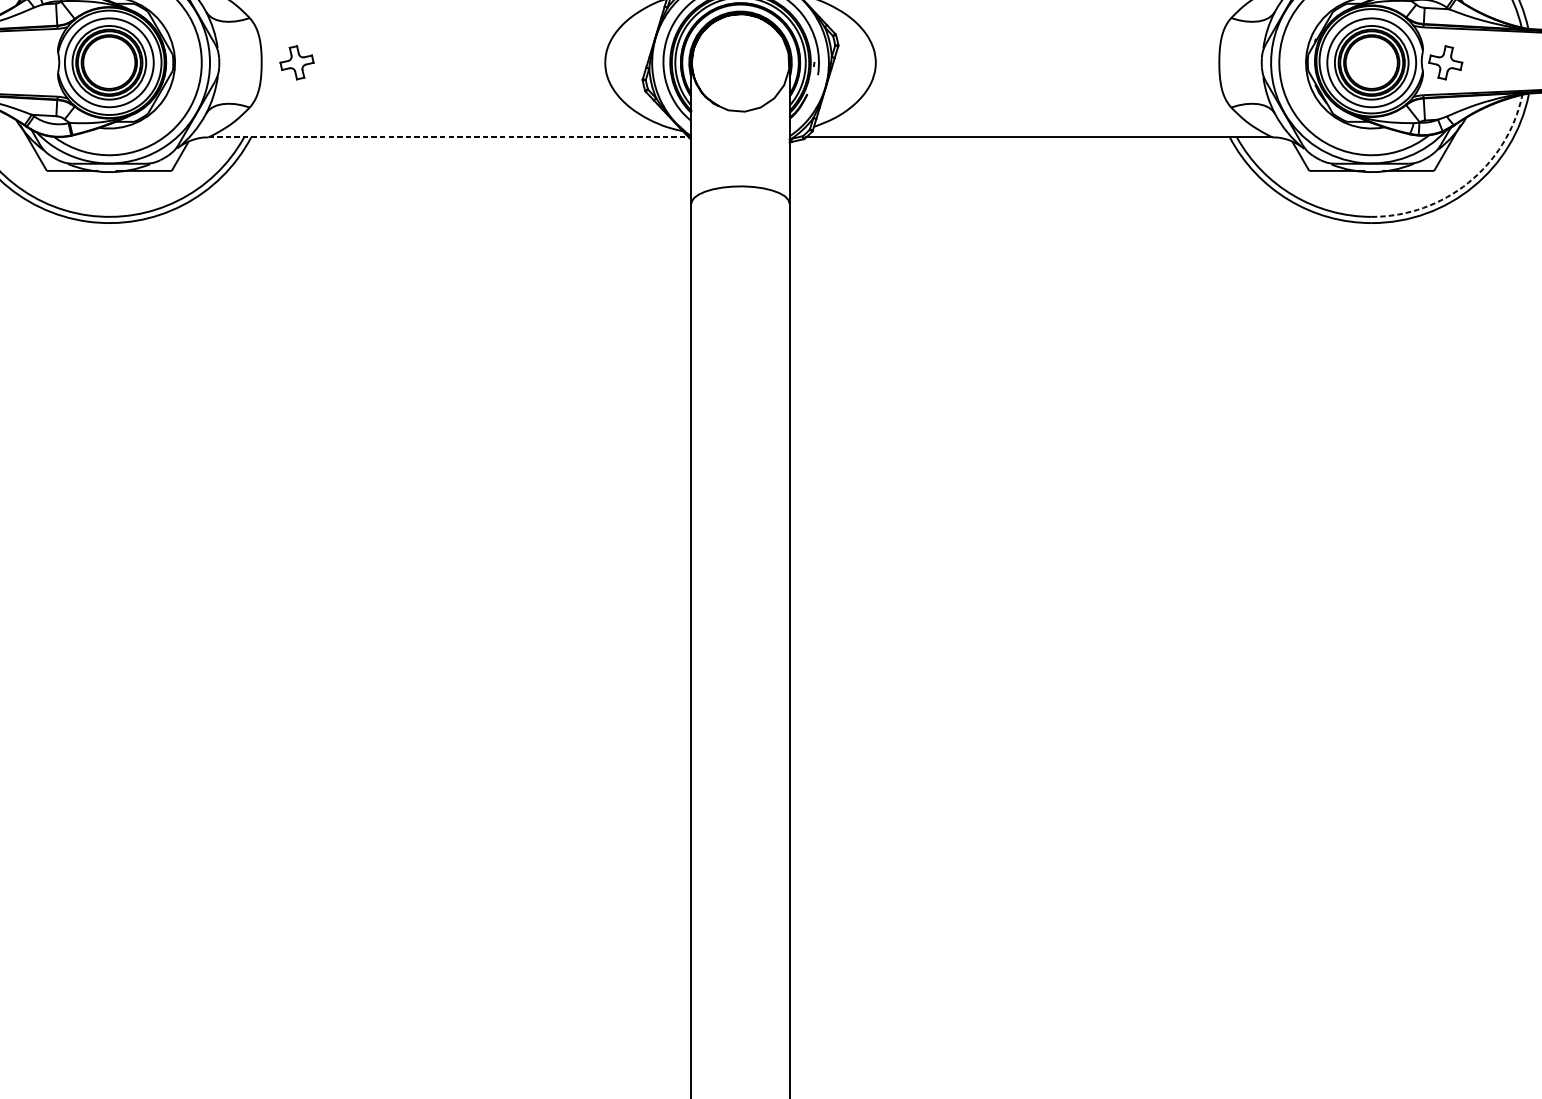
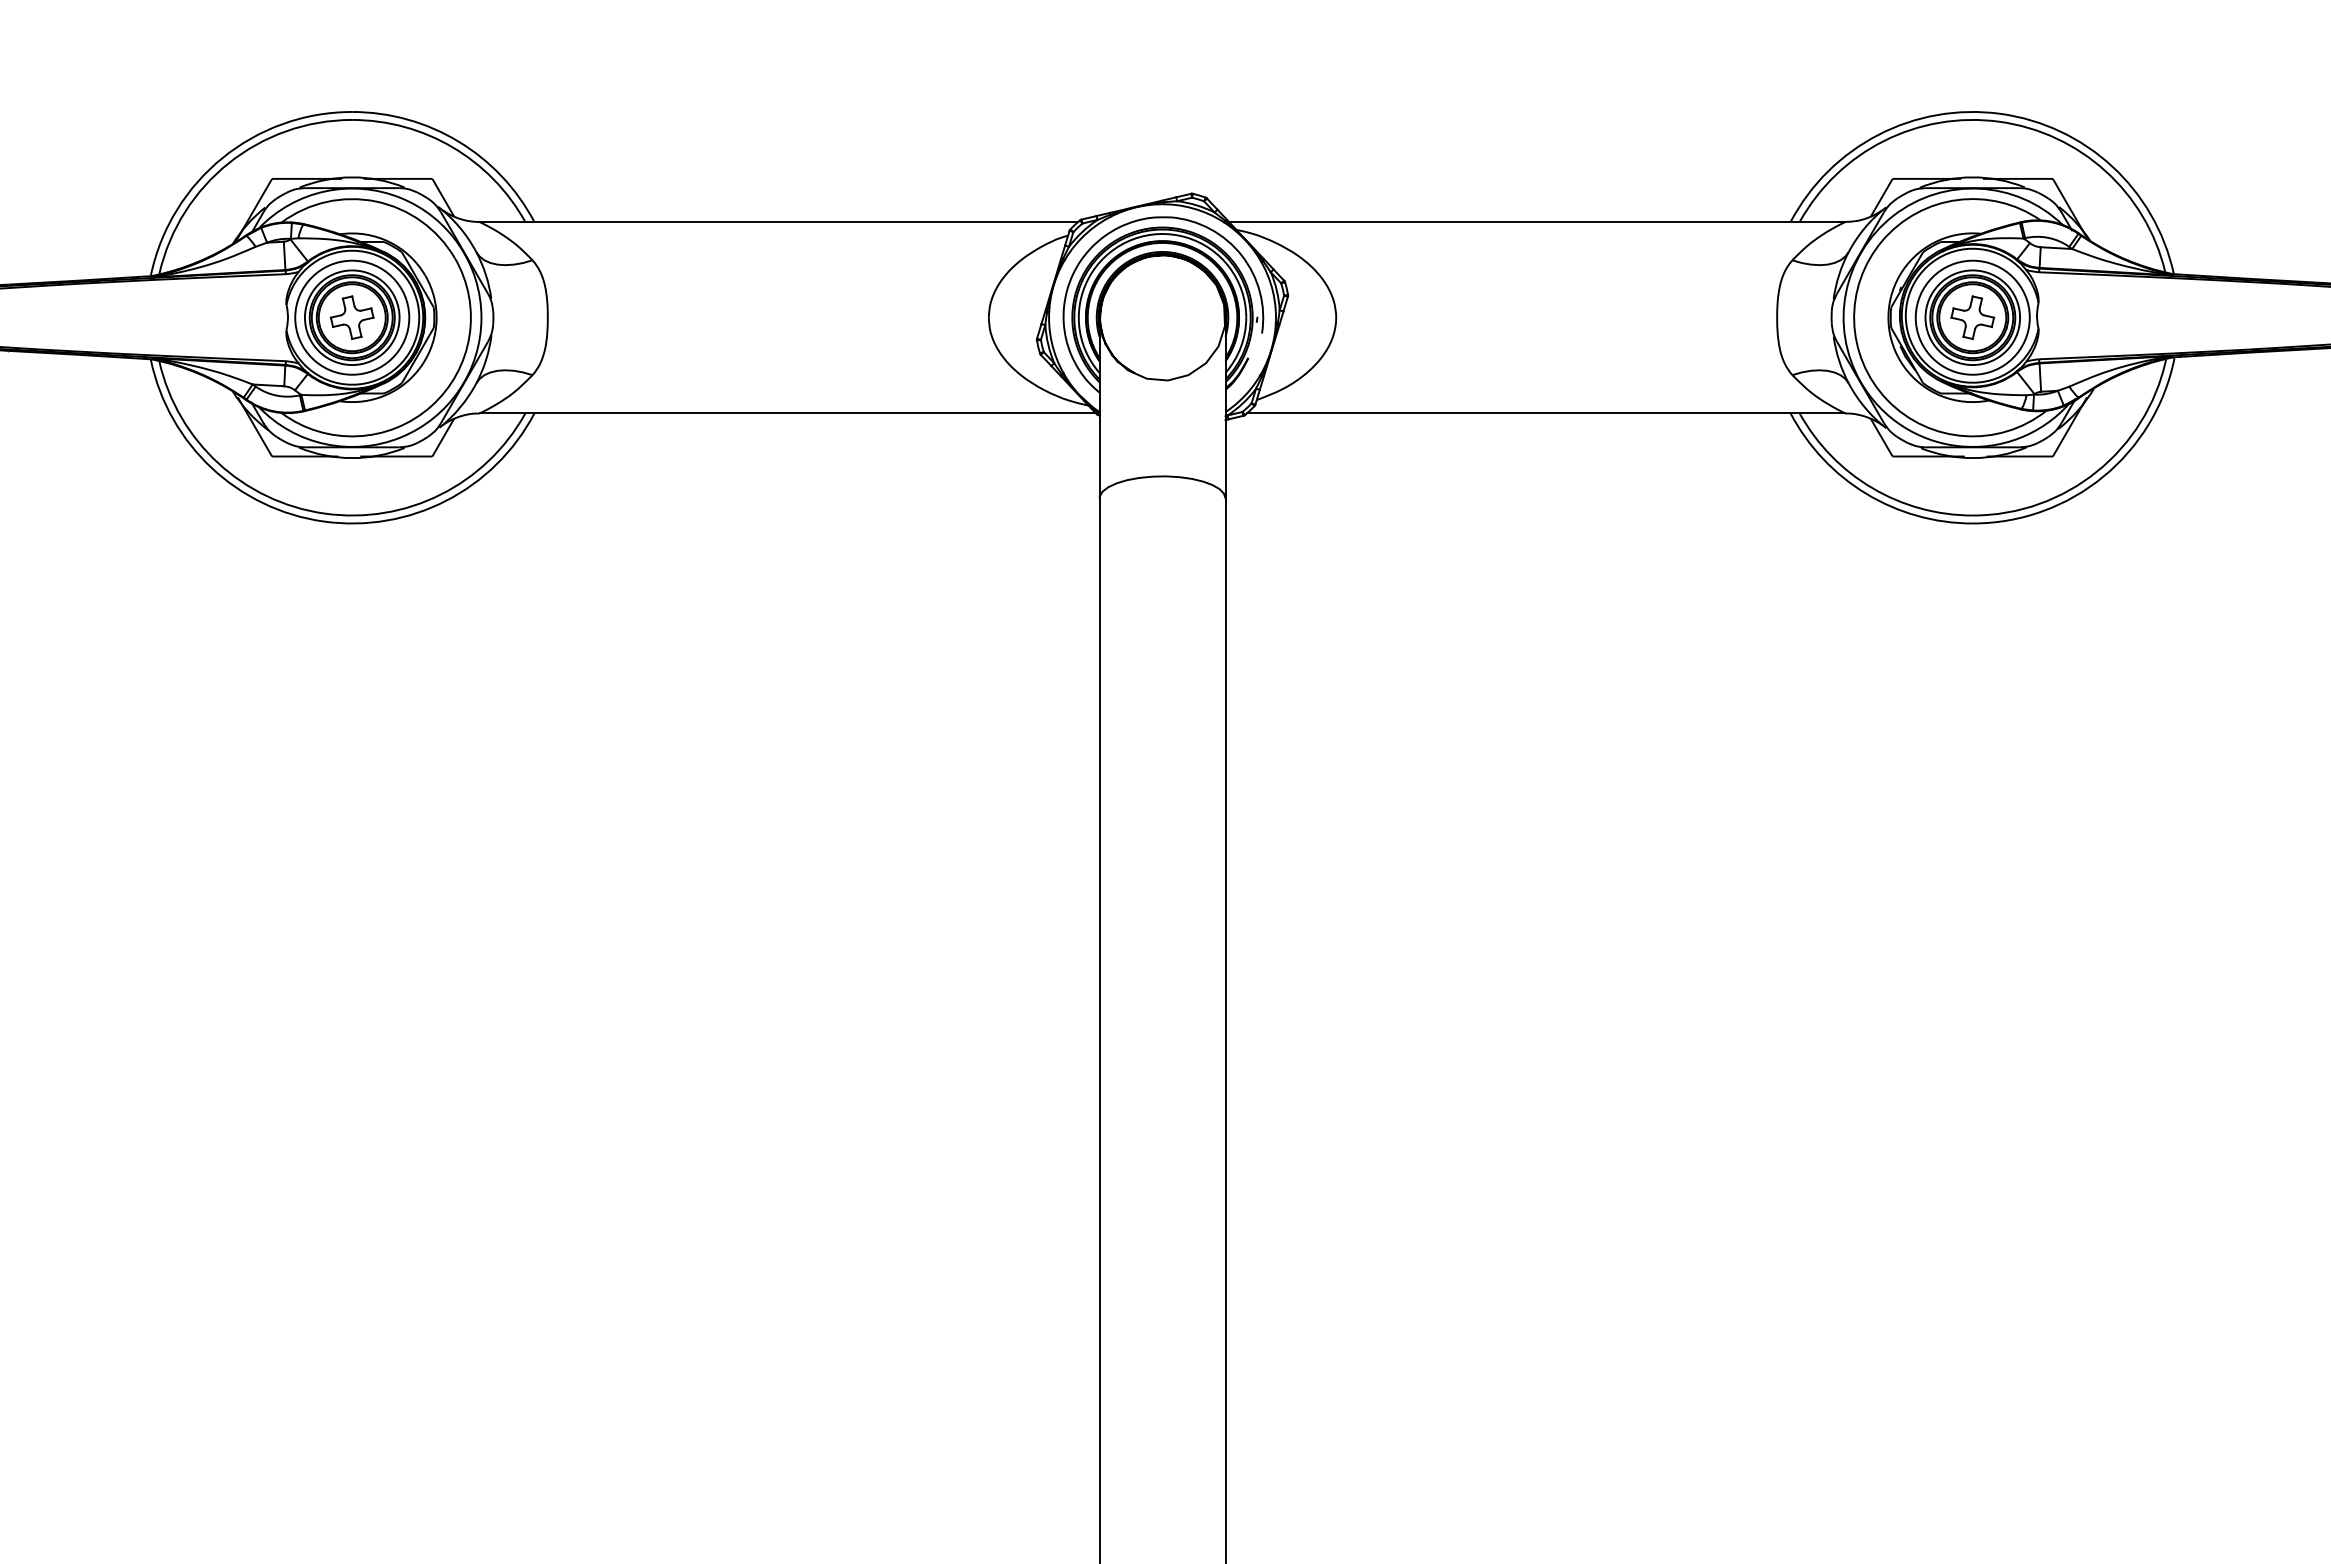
part: (297, 62) -> (352, 317), moved
part: (1445, 62) -> (1972, 317), moved
line: (449, 137) -> (788, 413), dashed -> solid
arc: (1468, 182) -> (2096, 471), dashed -> solid

